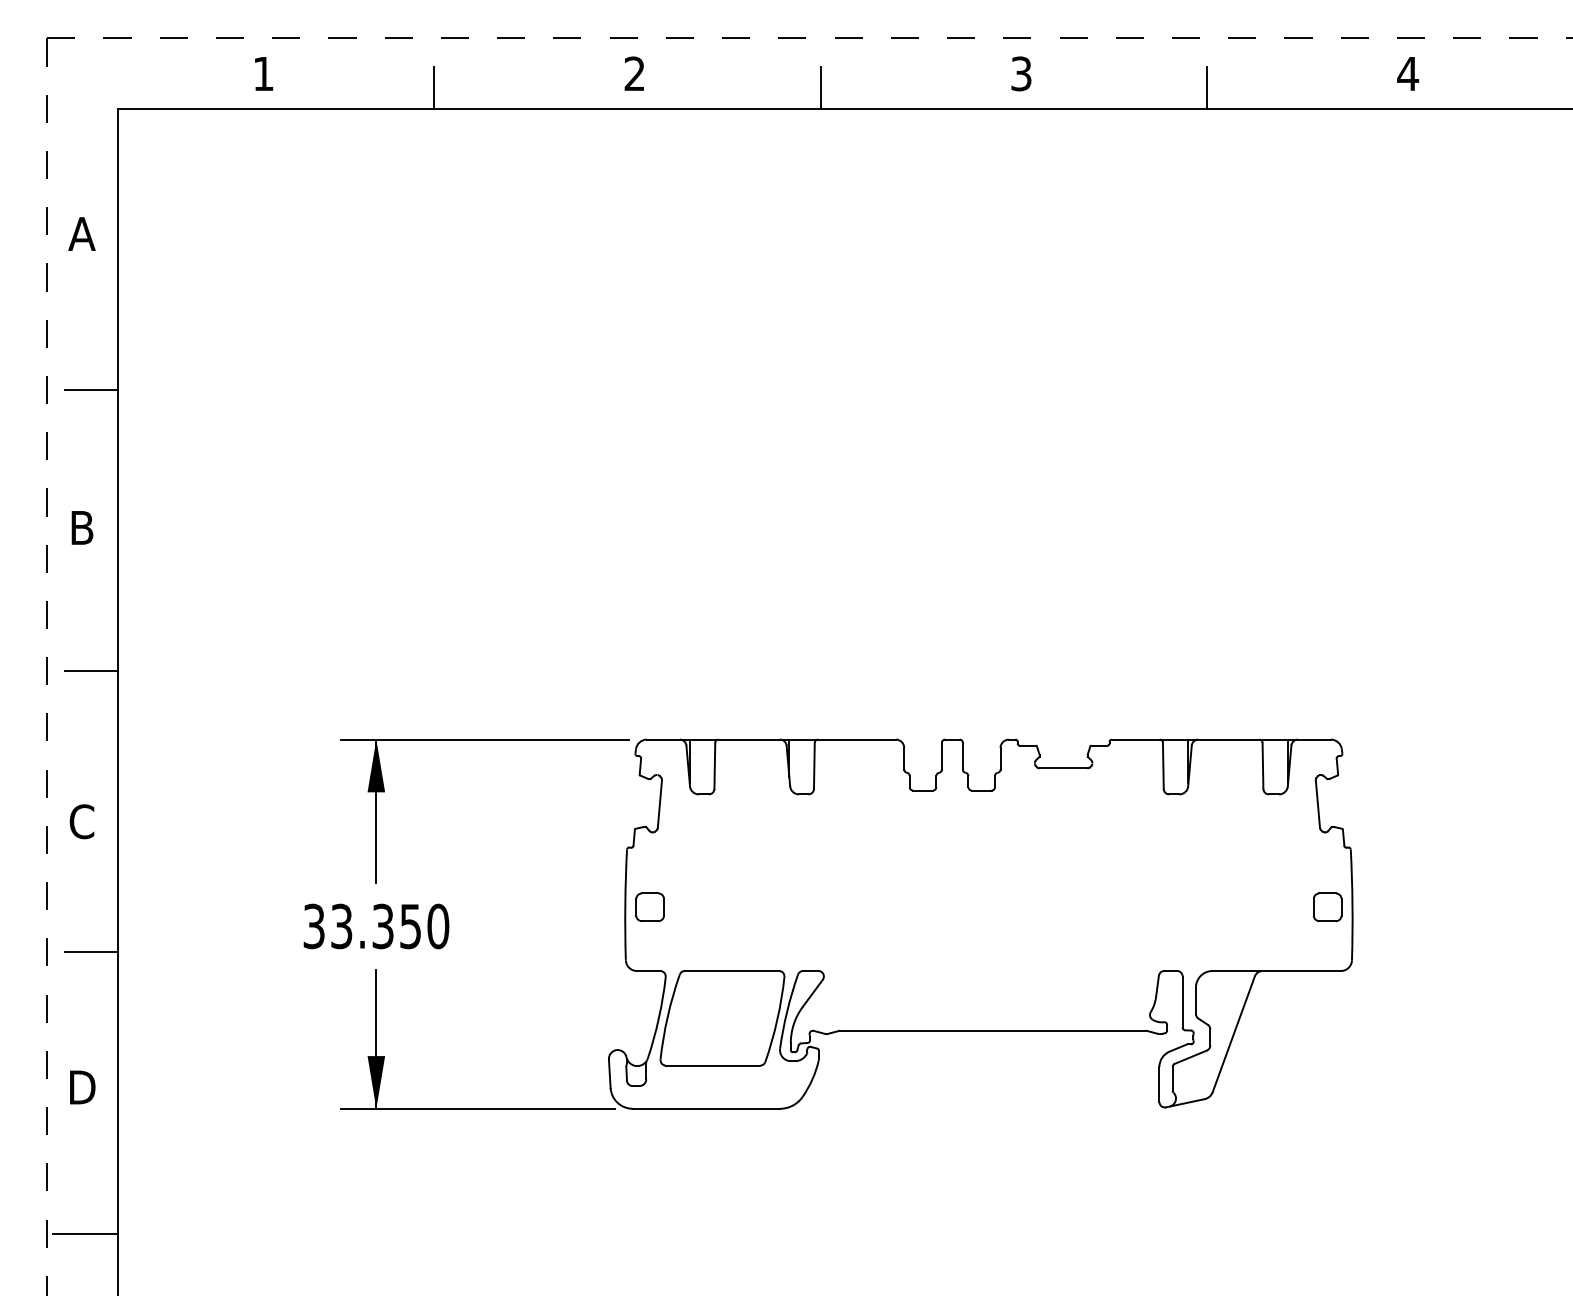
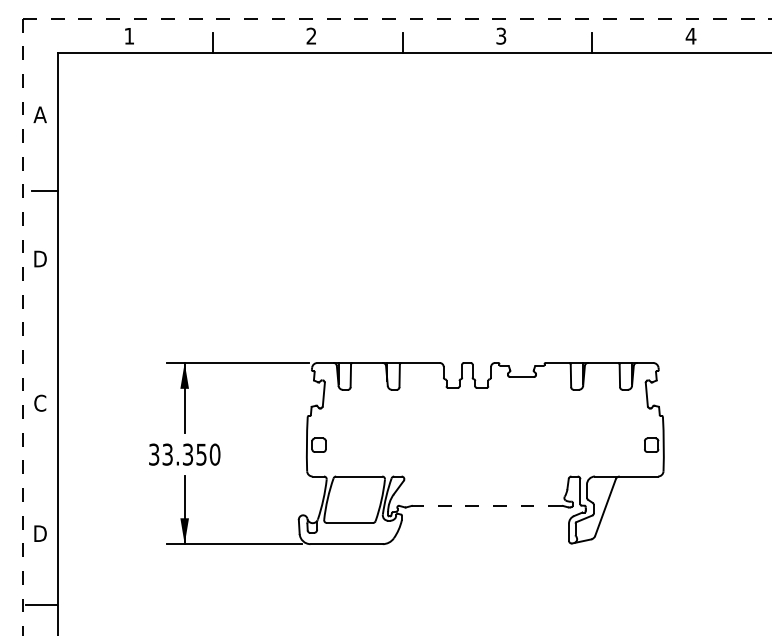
text: (82, 526) -> (40, 258), B -> D
line: (90, 671) -> (44, 329), removed
line: (90, 952) -> (44, 467), removed
line: (993, 1030) -> (487, 505), solid -> dashed

